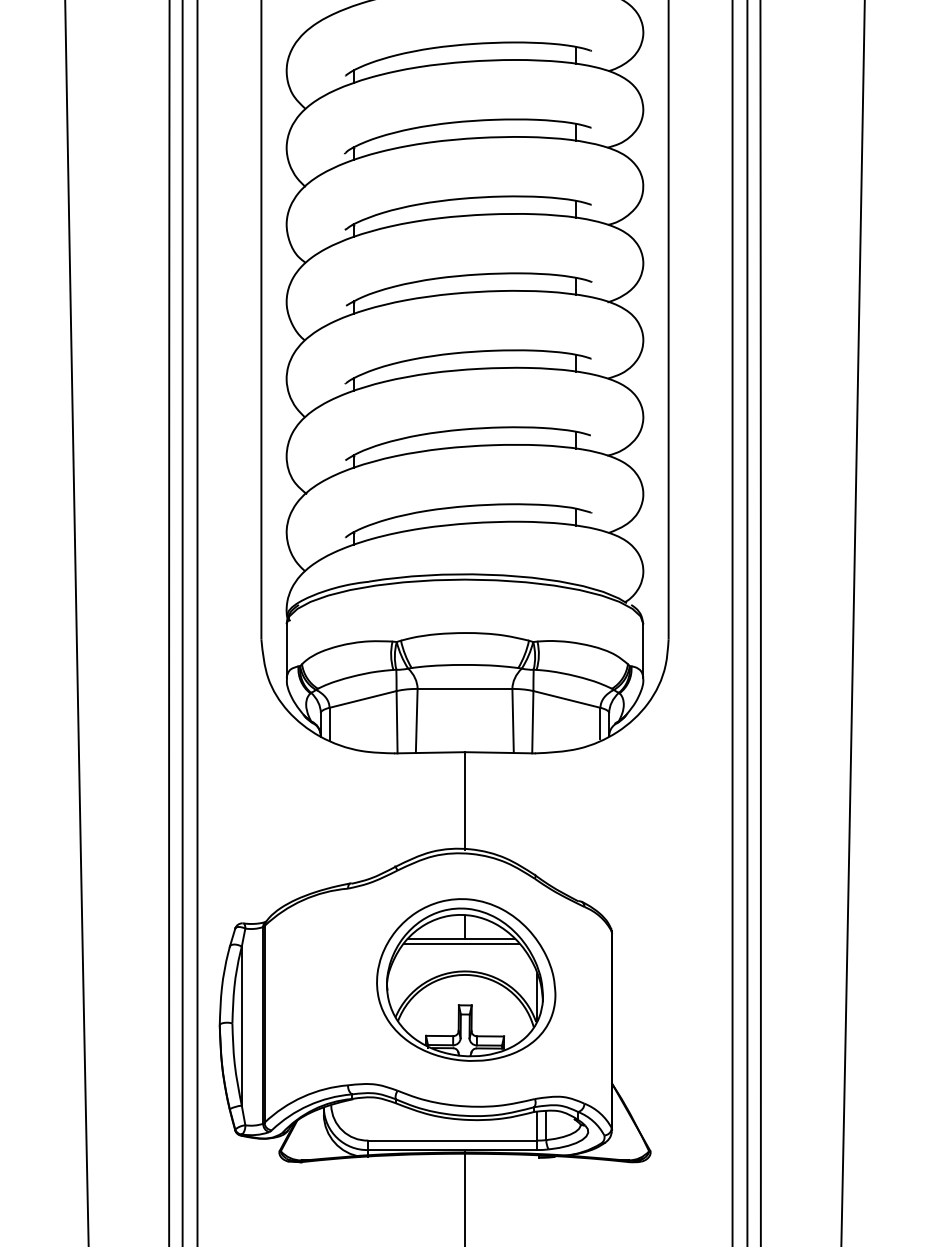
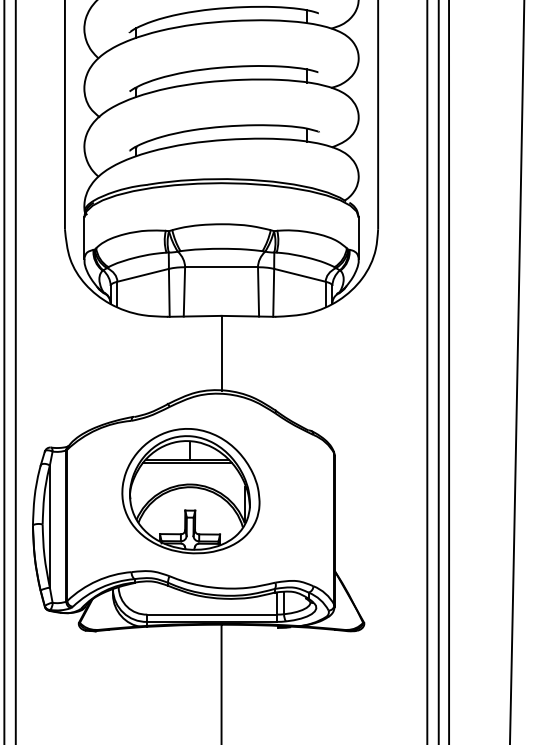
part: (466, 979) -> (191, 490), moved

